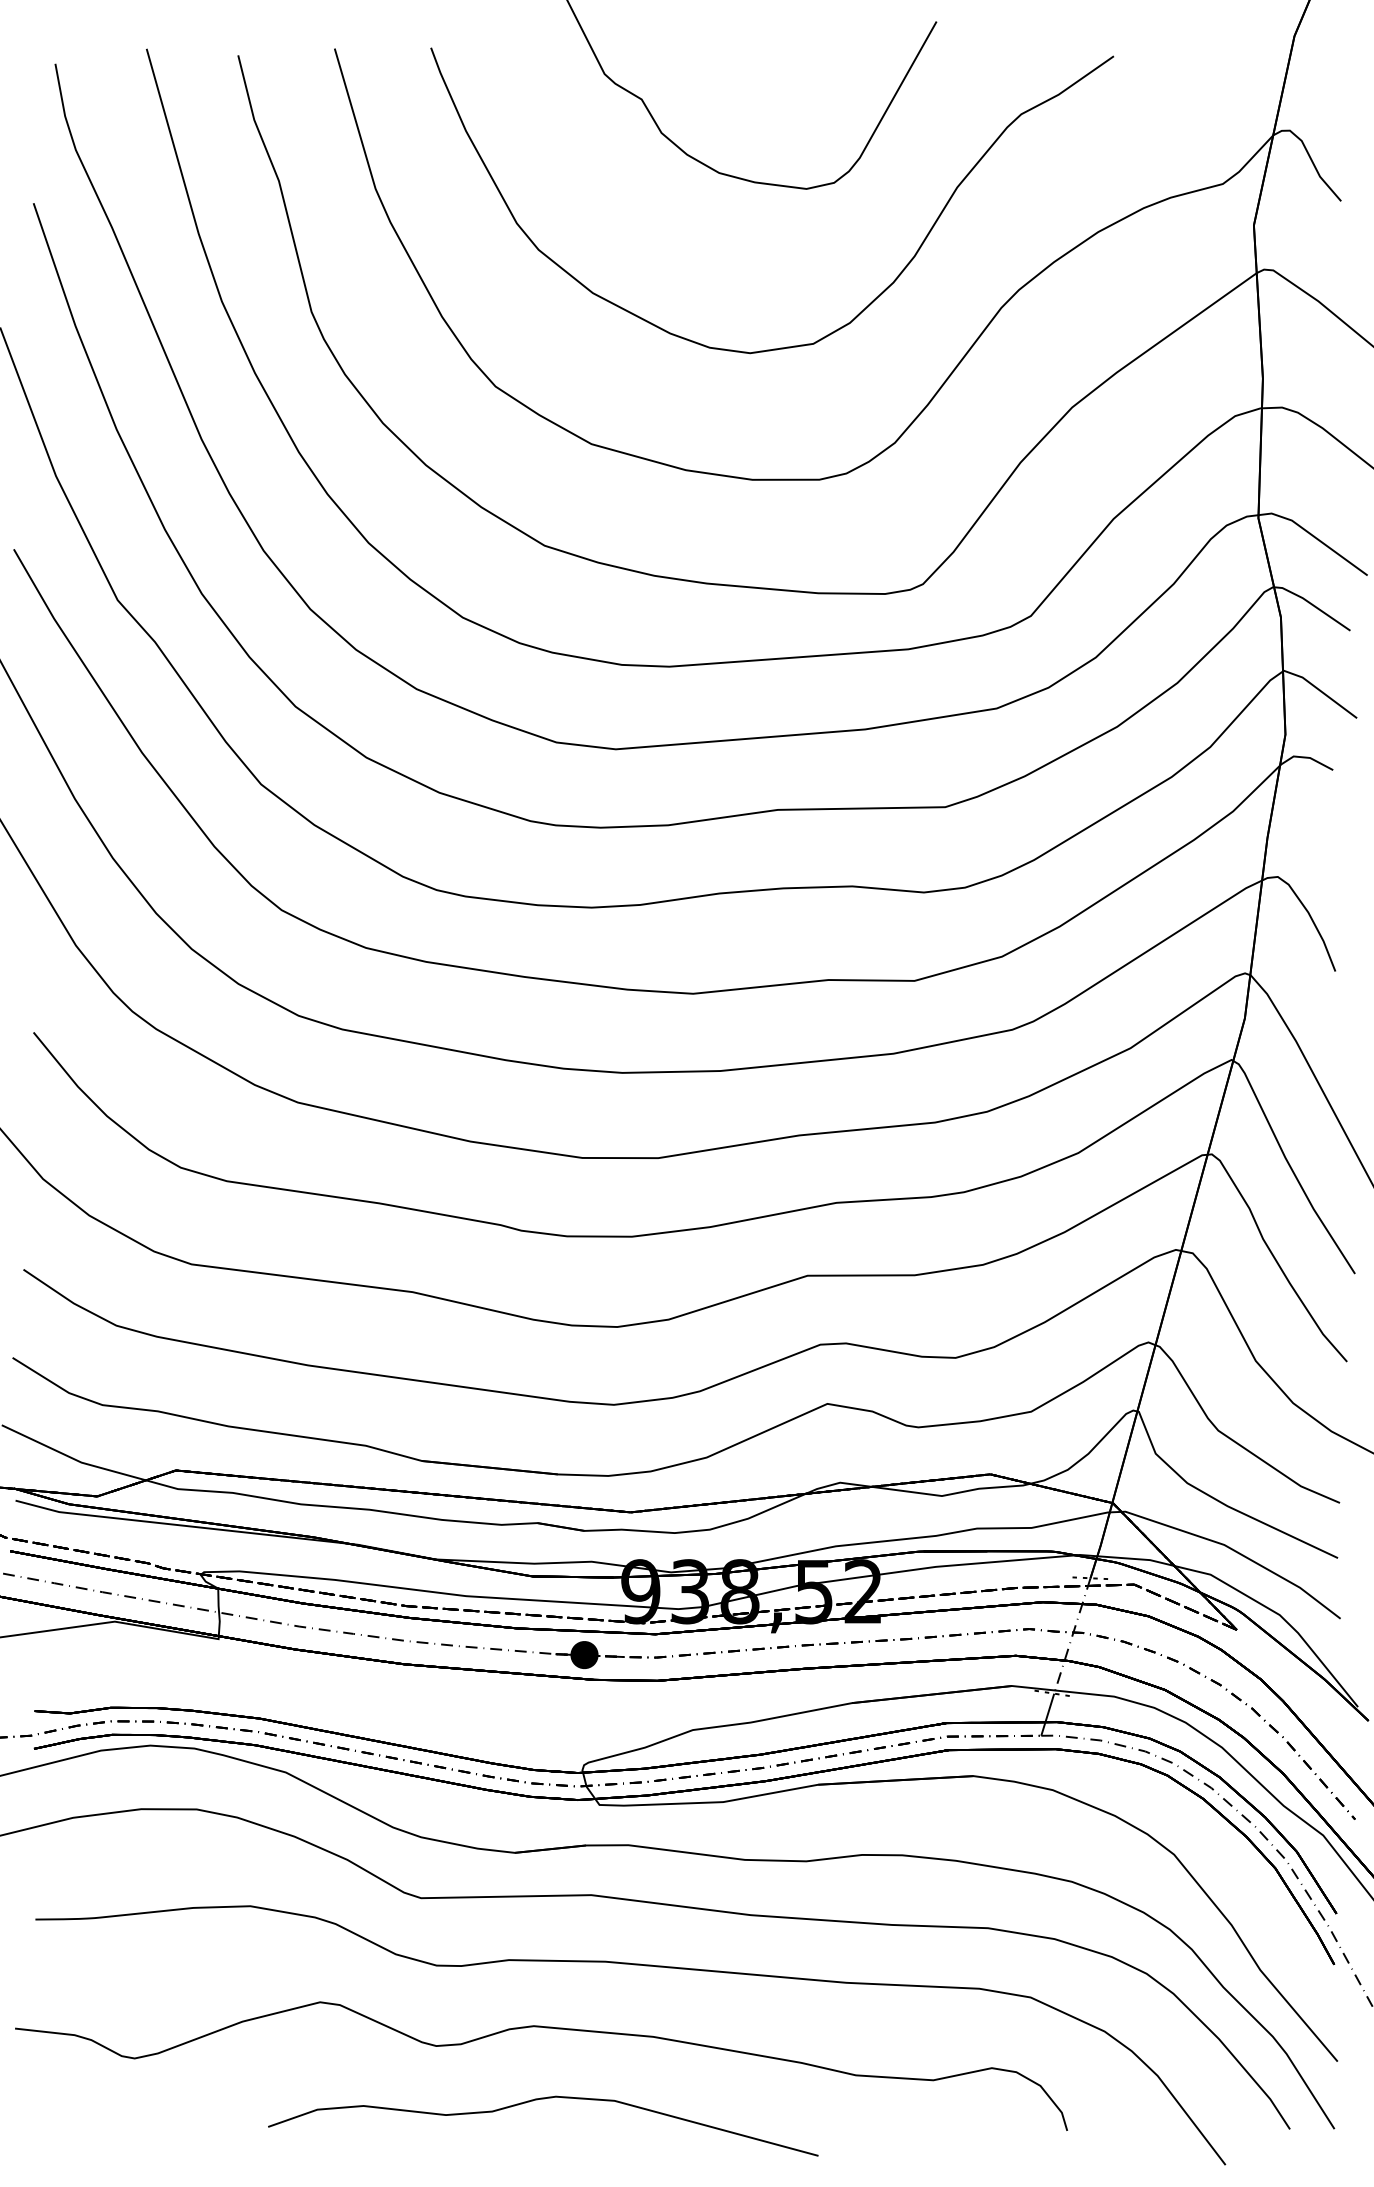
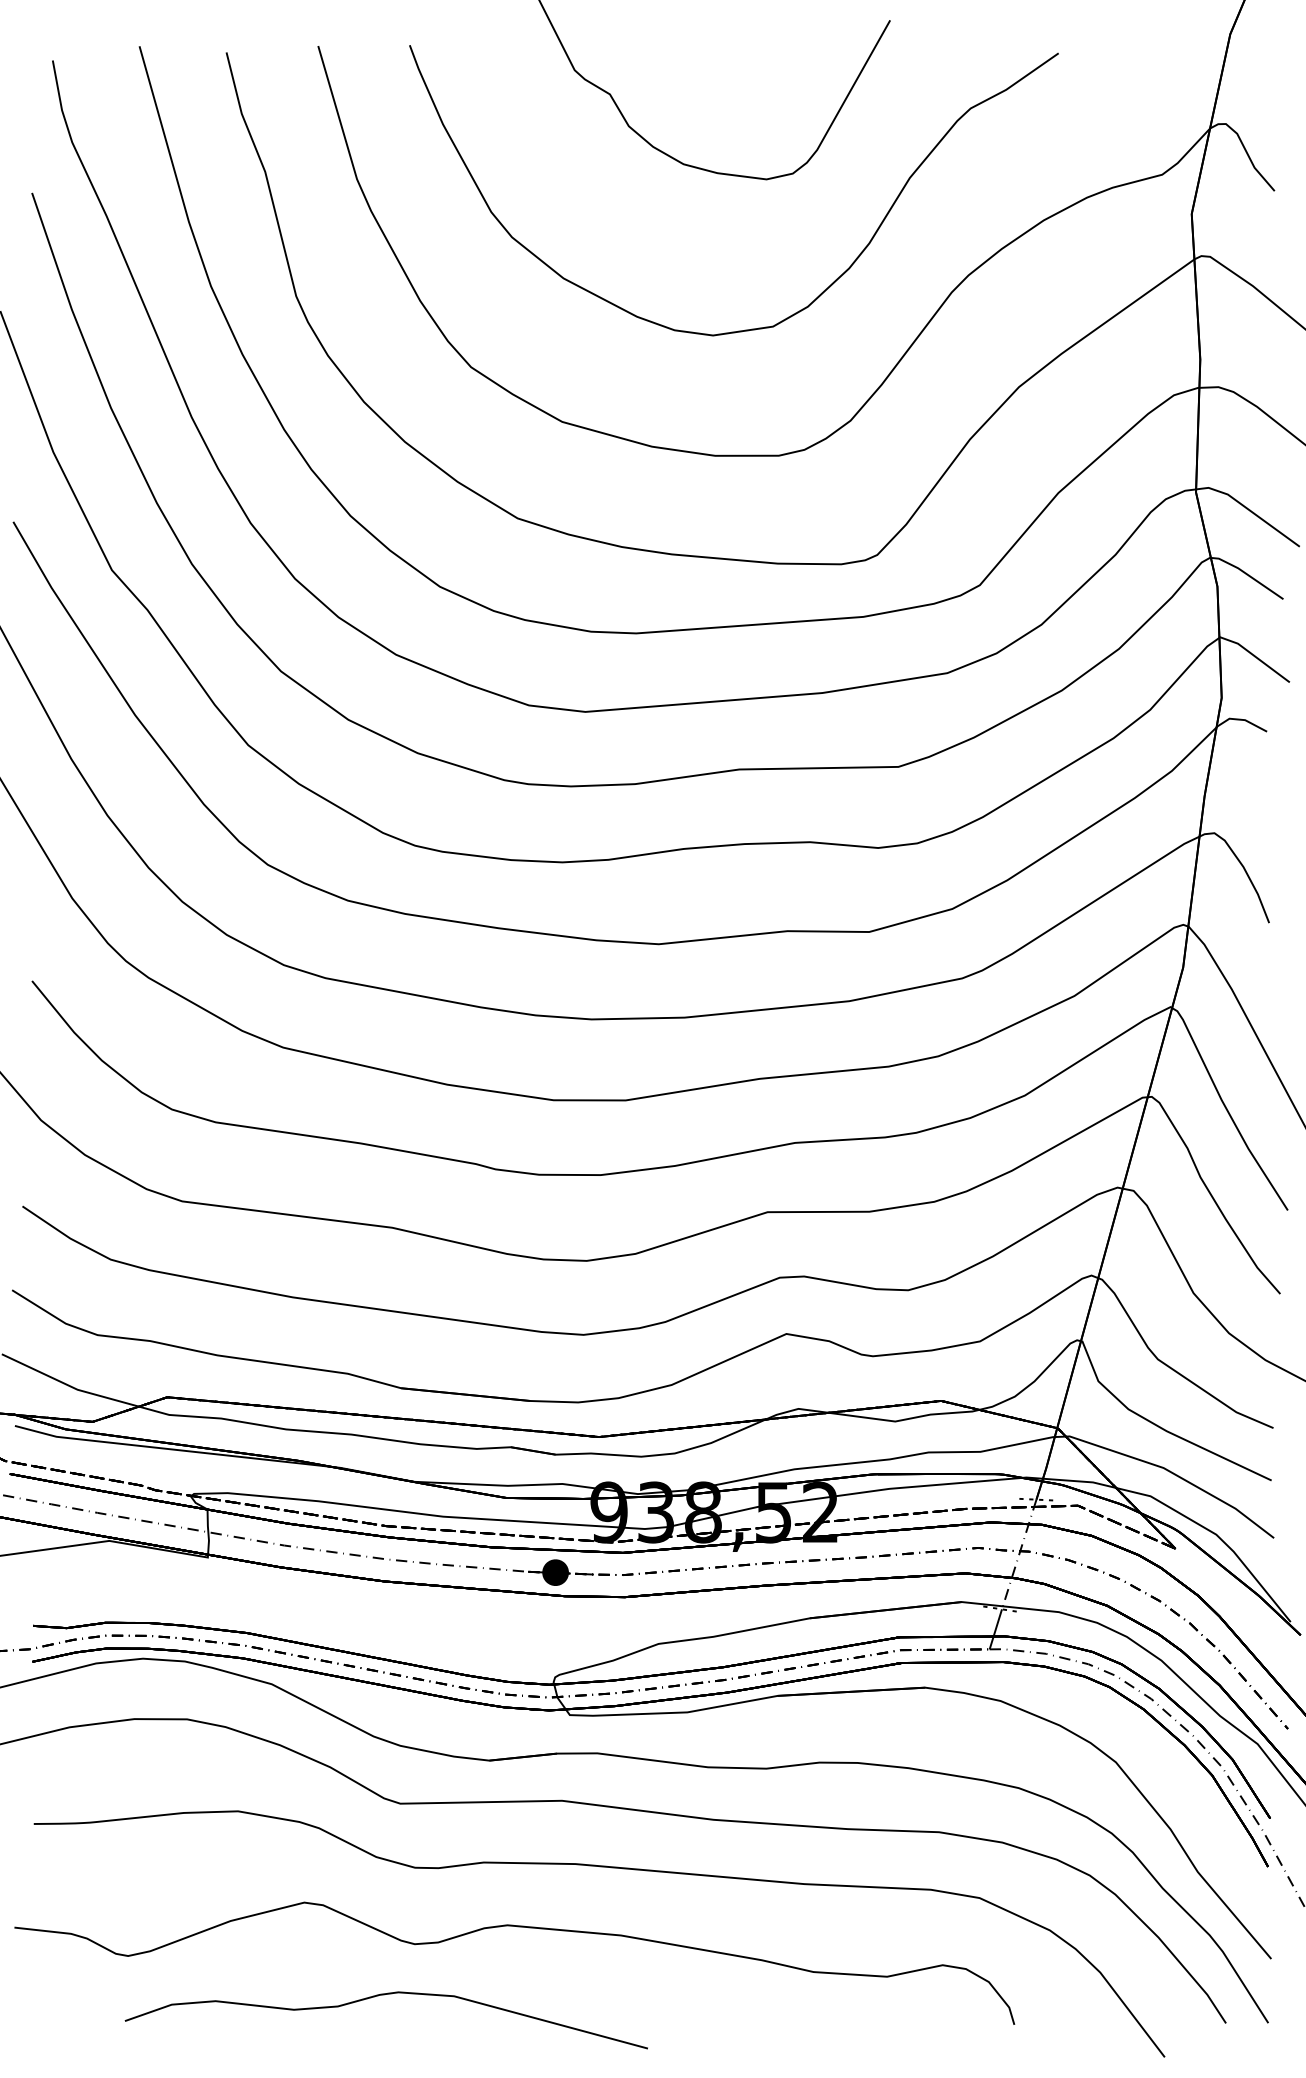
curve: (534, 2101) -> (378, 1996), moved

